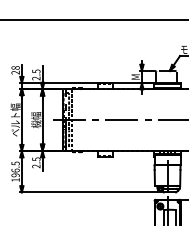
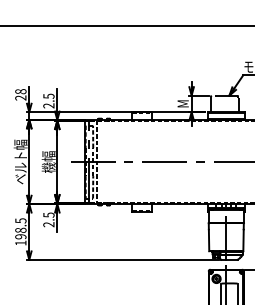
text: (15, 169) -> (20, 229), 196.5 -> 198.5

